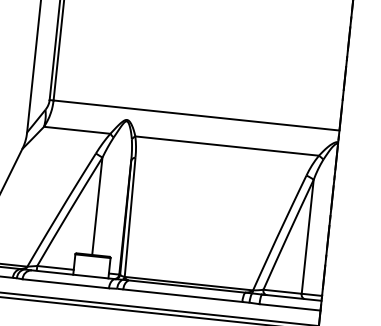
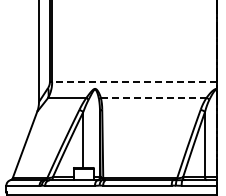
line: (194, 115) -> (133, 82), solid -> dashed
line: (226, 145) -> (153, 97), solid -> dashed

